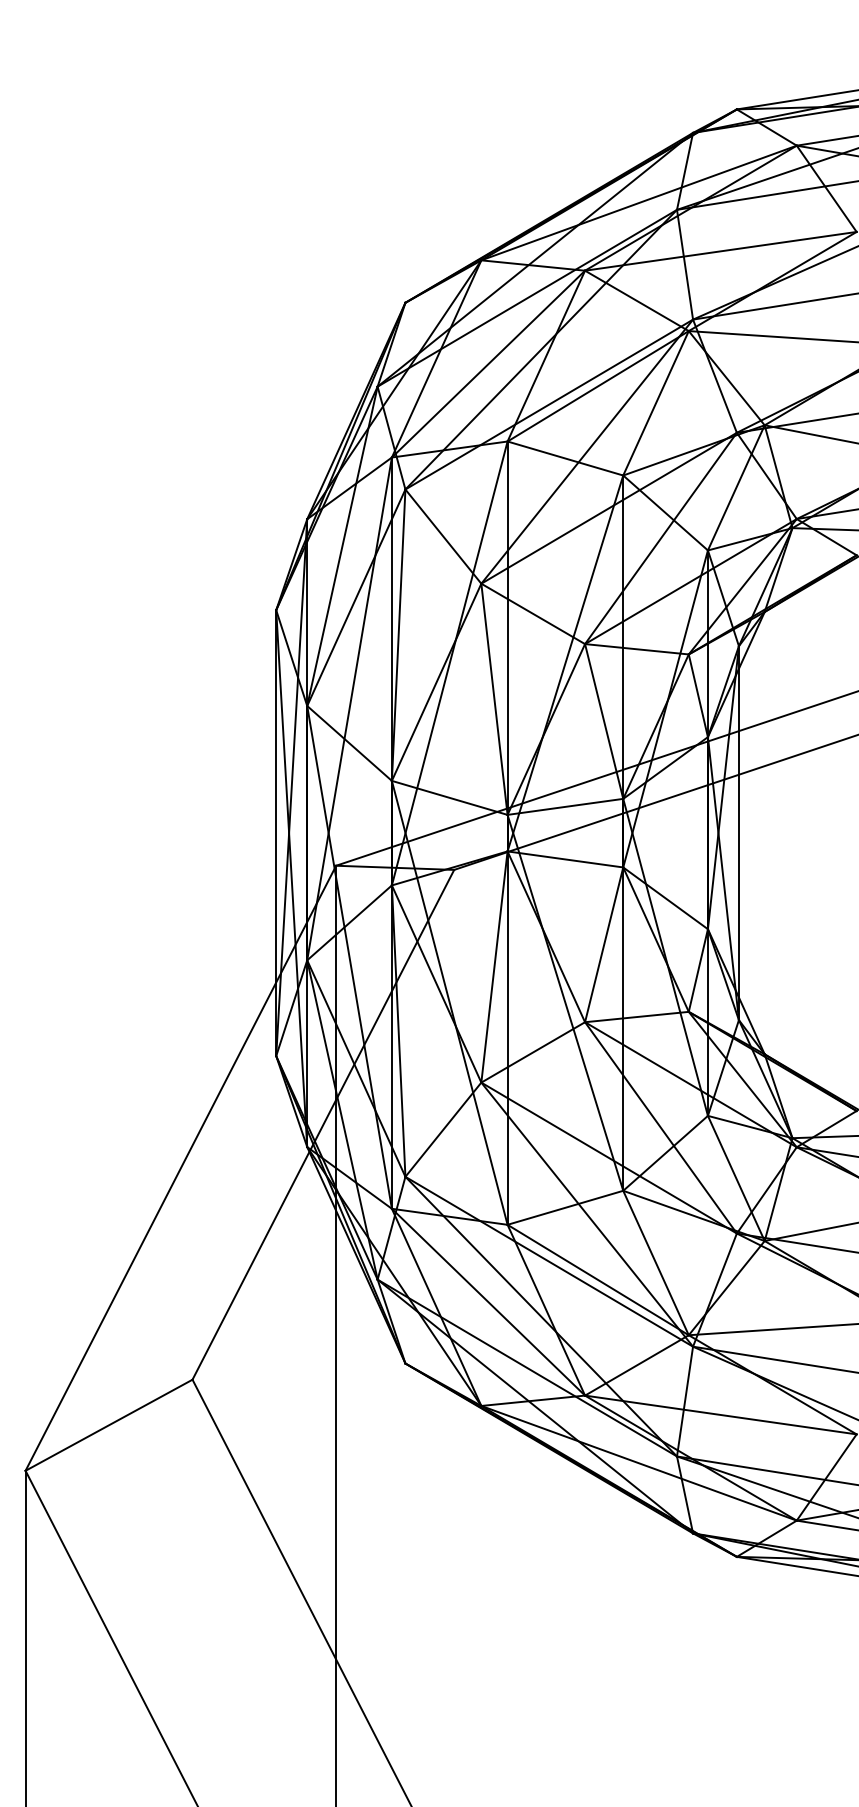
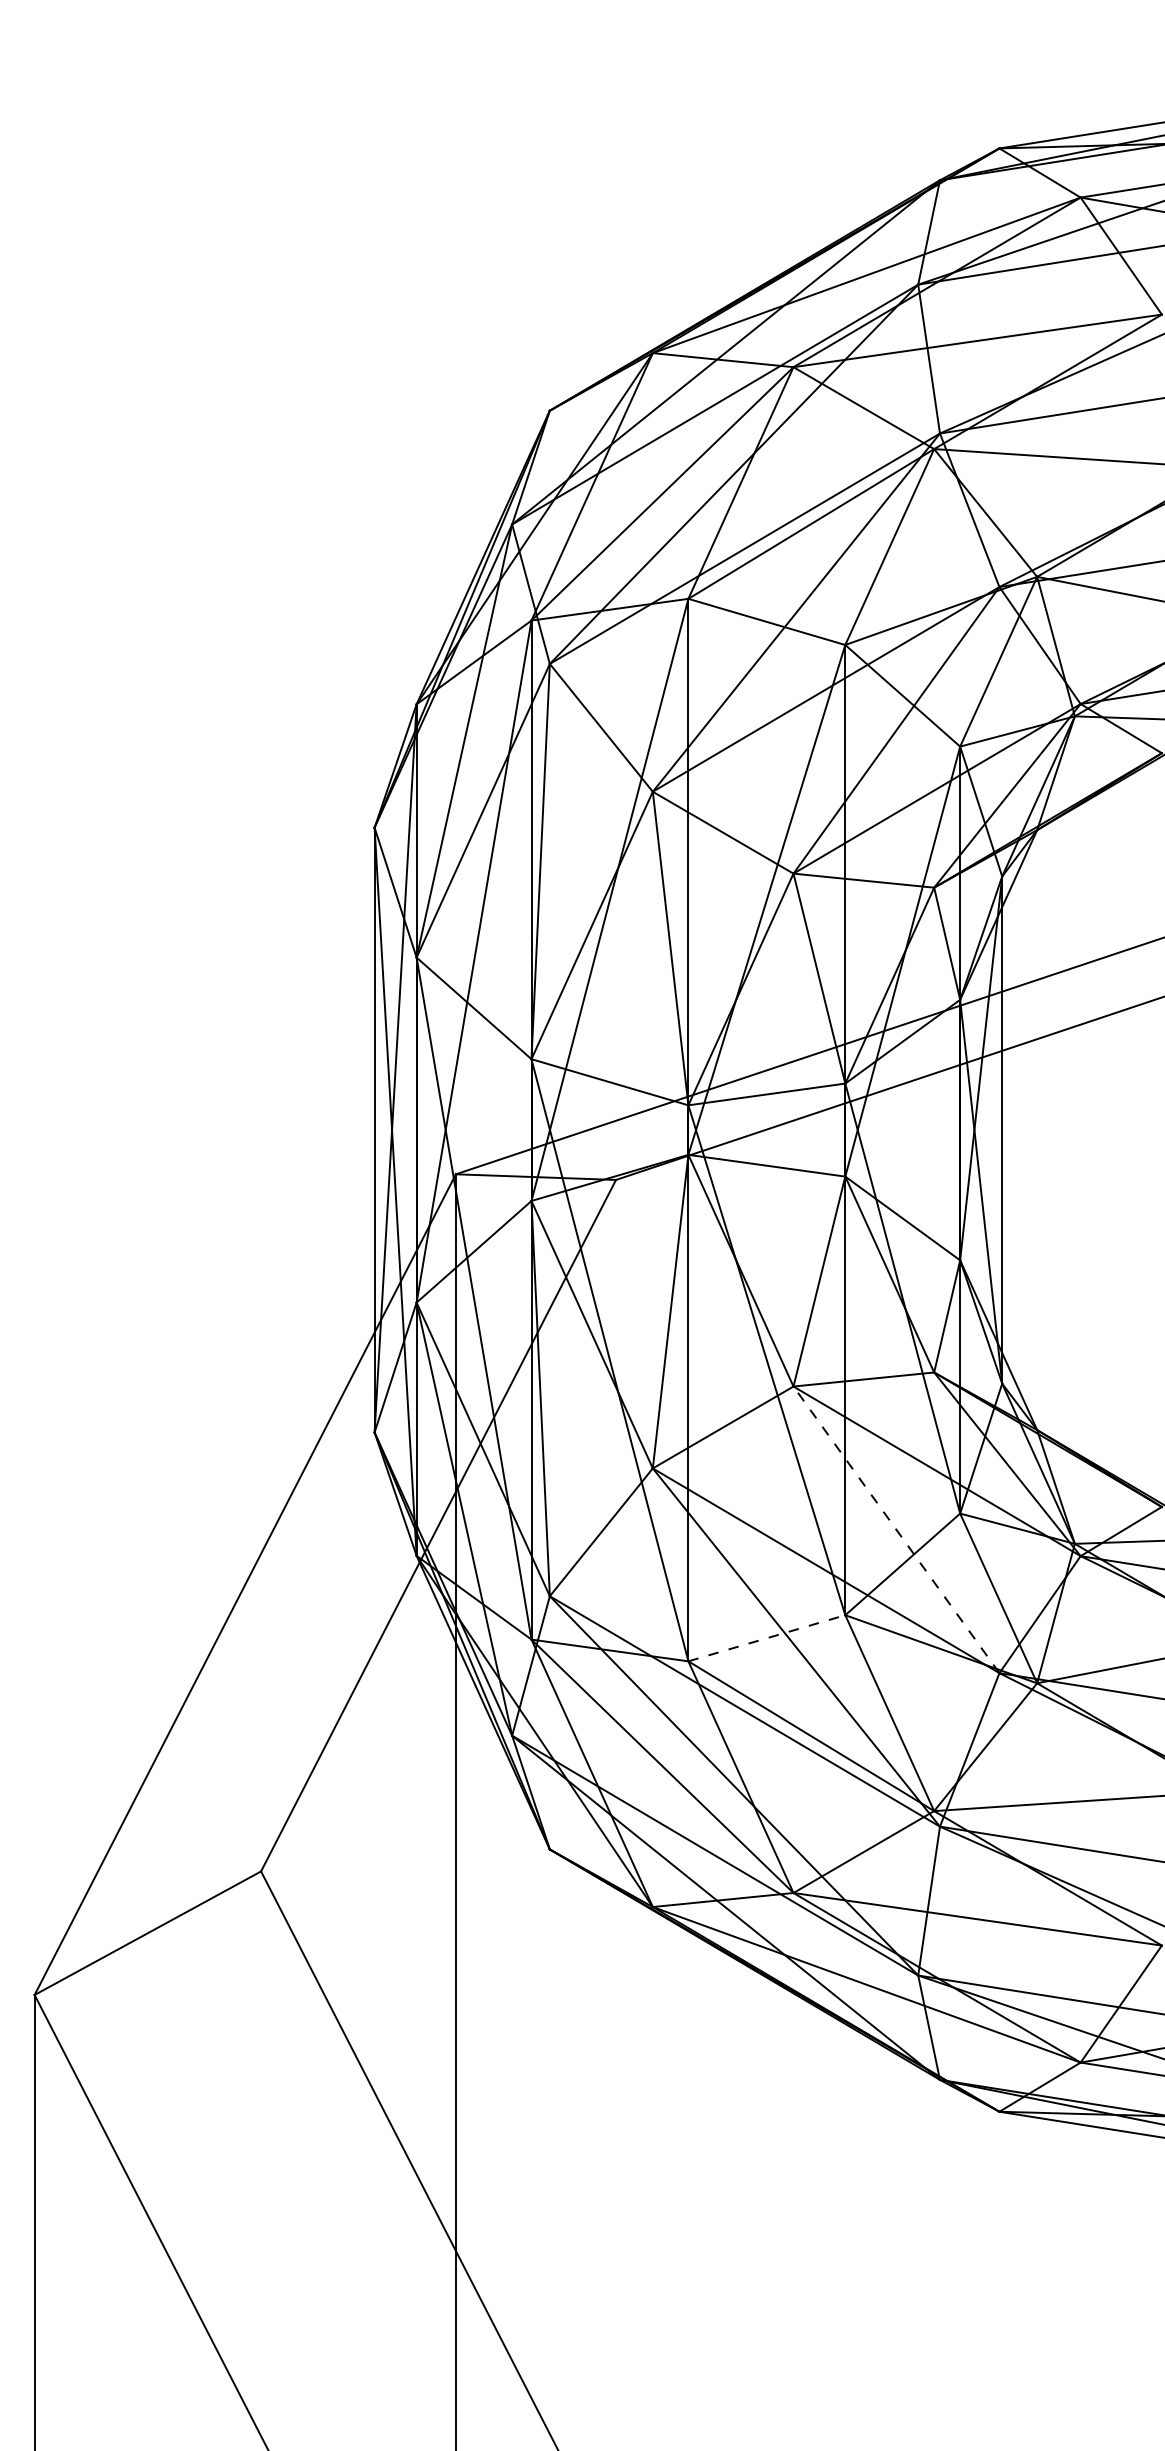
line: (660, 1127) -> (895, 1529), solid -> dashed
line: (565, 1207) -> (766, 1637), solid -> dashed

